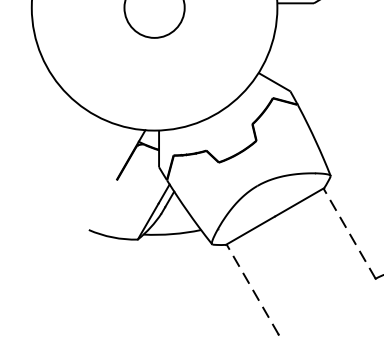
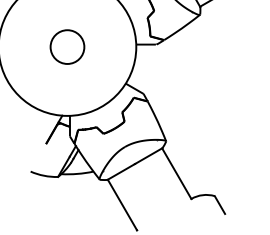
line: (349, 233) -> (176, 173), dashed -> solid
line: (252, 288) -> (122, 204), dashed -> solid

